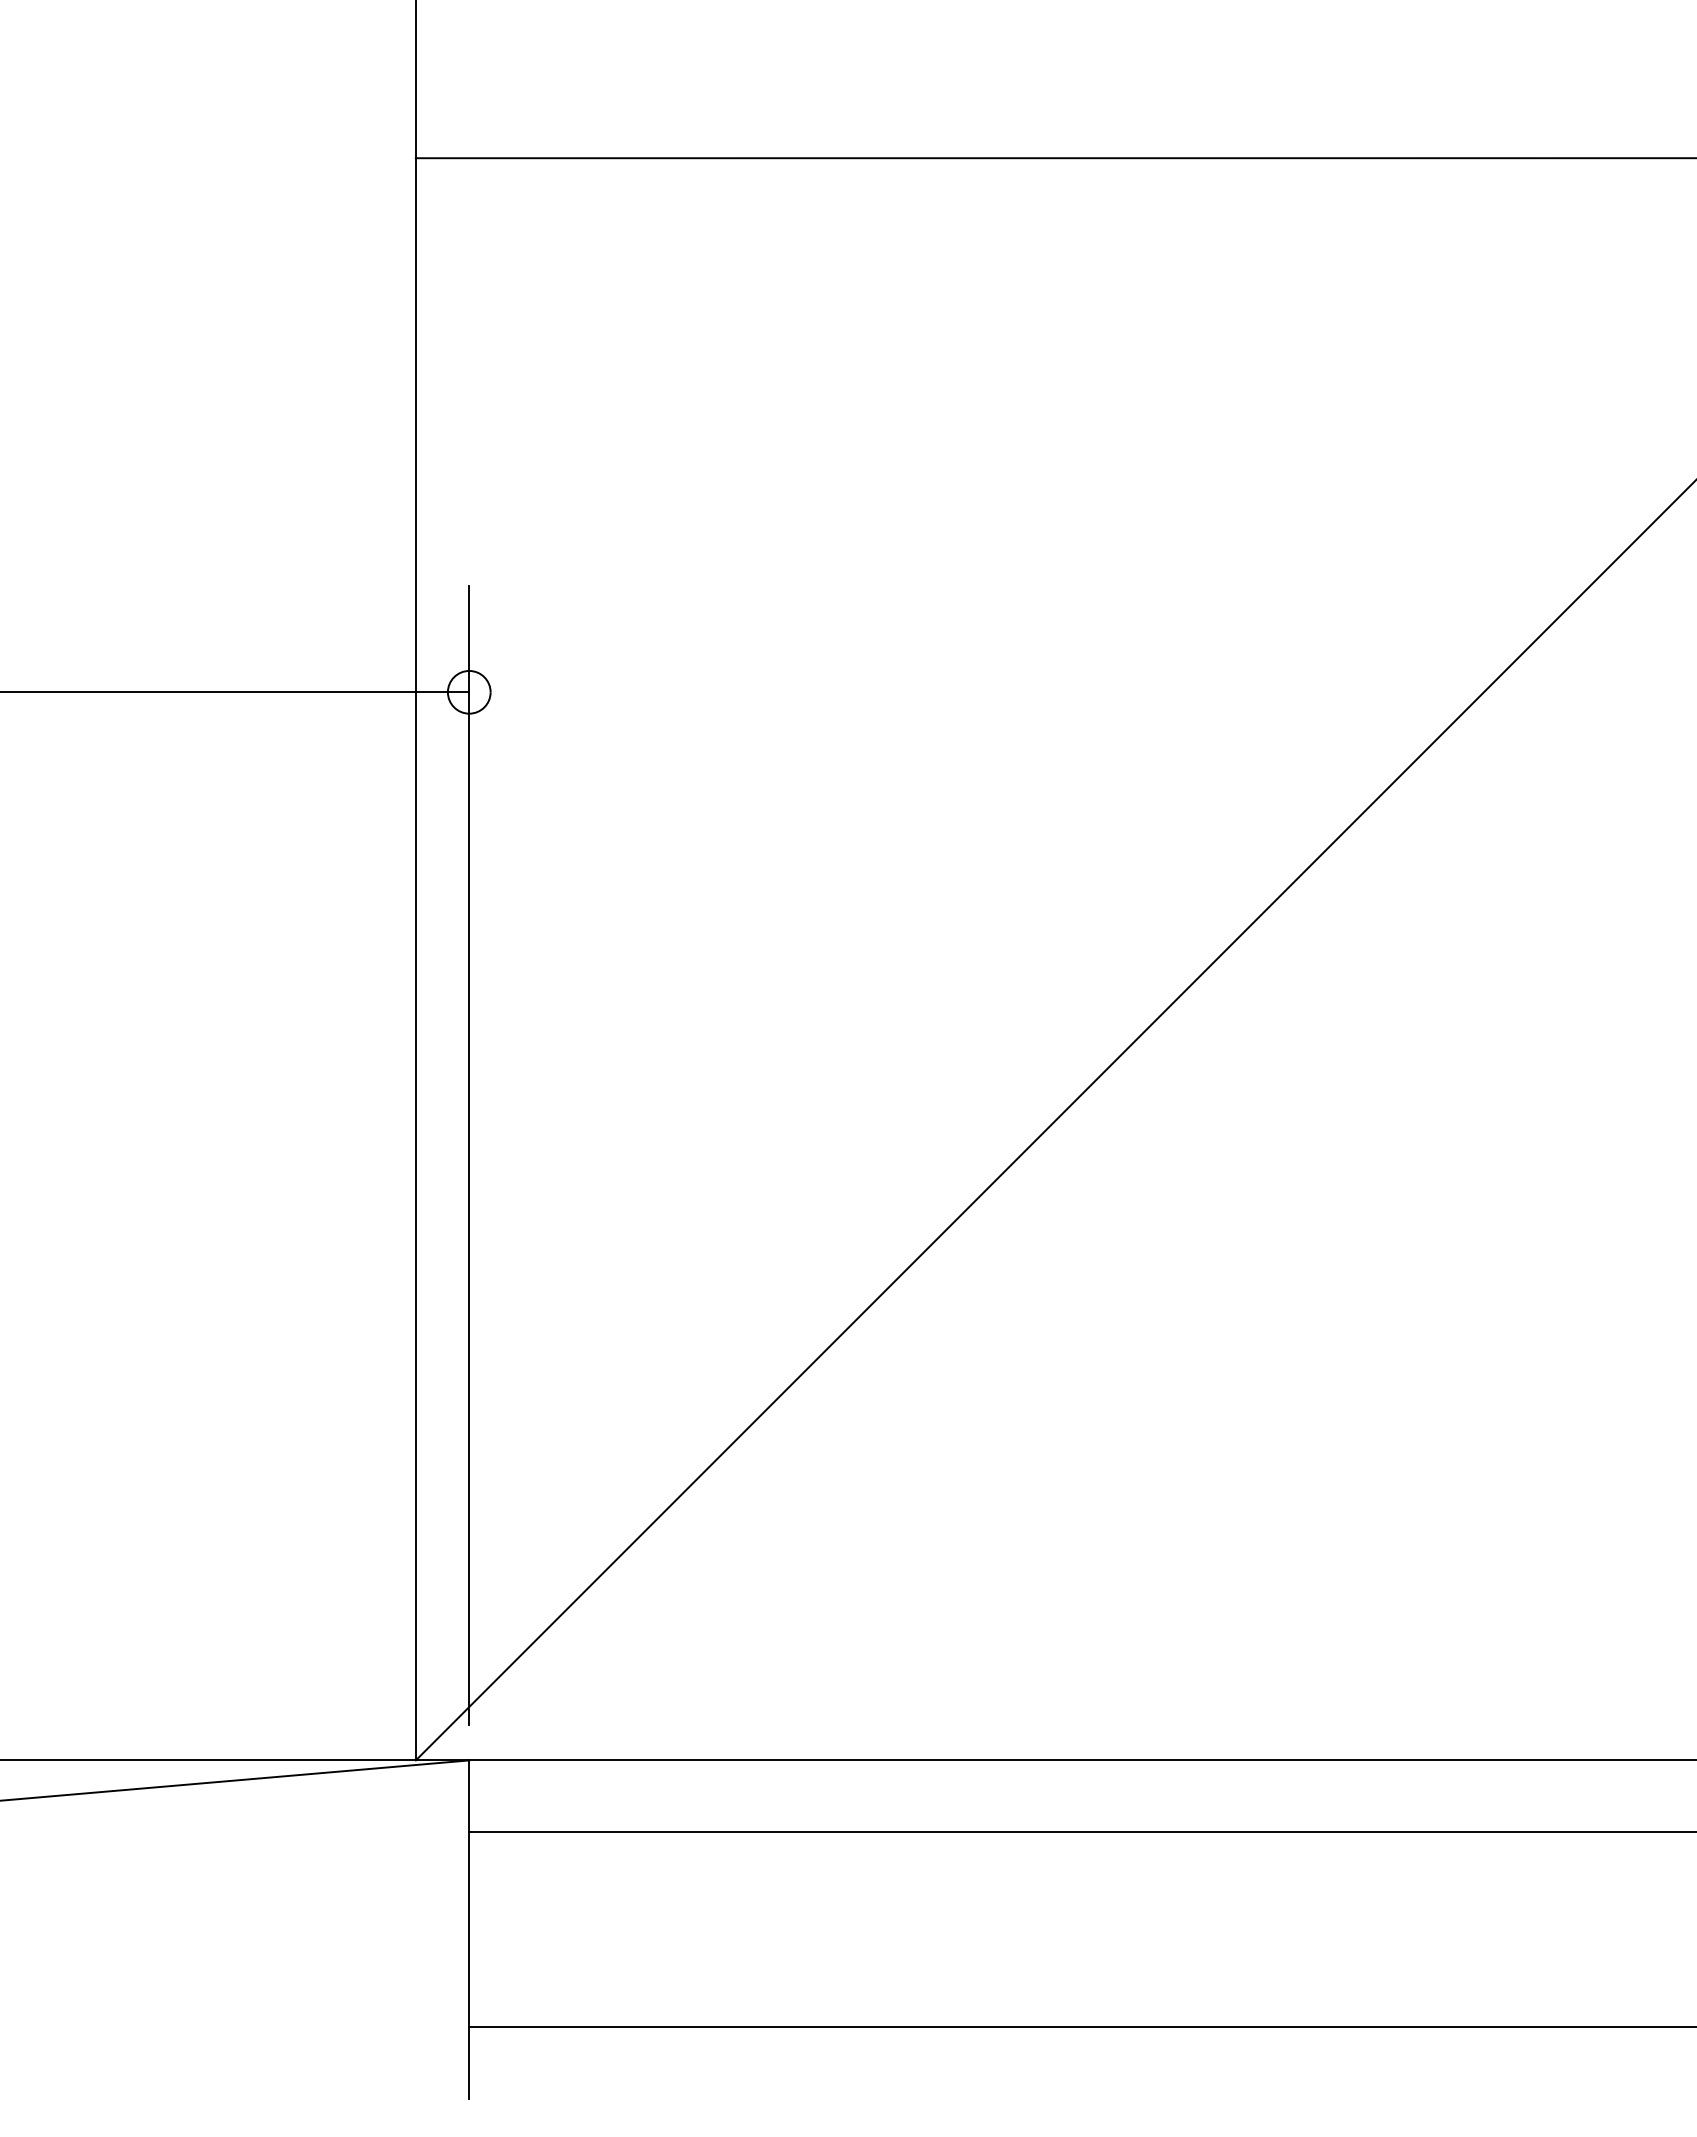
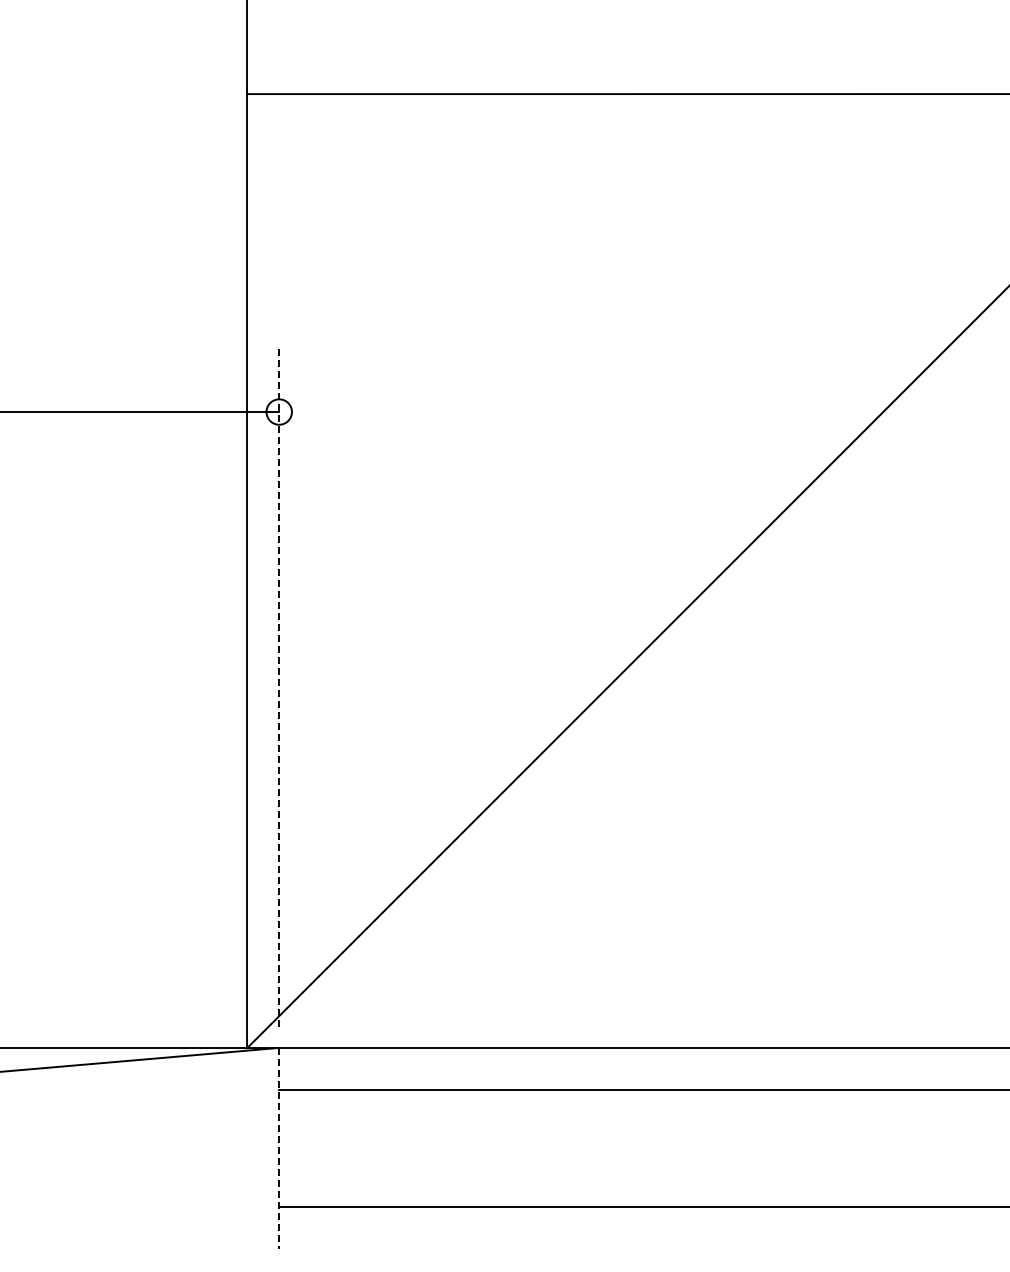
line: (469, 1155) -> (279, 687), solid -> dashed
line: (469, 1929) -> (279, 1148), solid -> dashed

